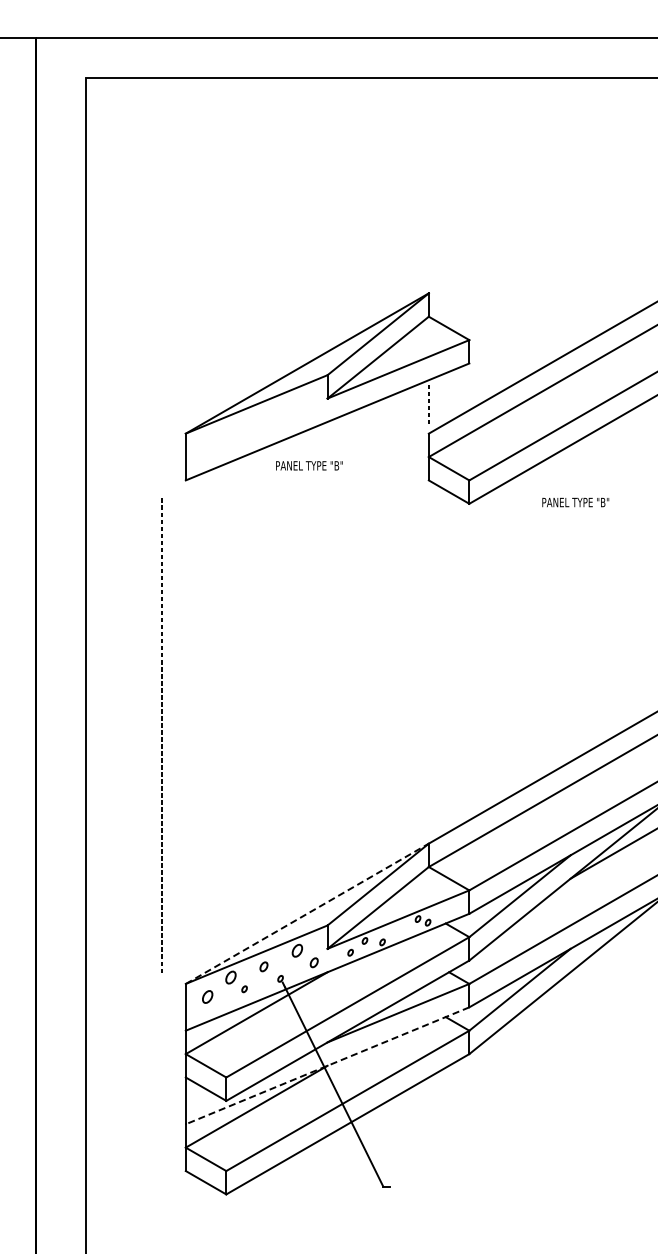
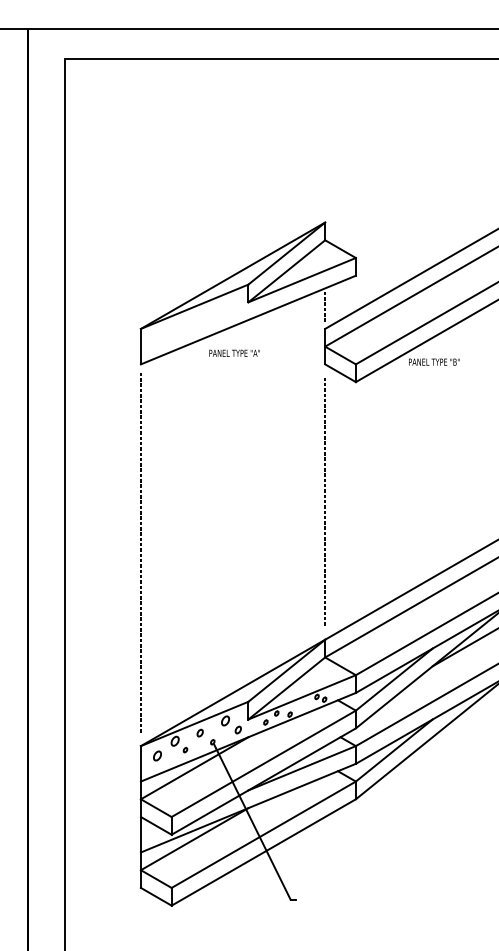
text: (336, 465) -> (255, 353), PANEL TYPE "B" -> PANEL TYPE "A"
text: (575, 502) -> (434, 362), moved
line: (428, 662) -> (324, 502), added
line: (161, 734) -> (140, 551), moved
line: (307, 913) -> (233, 692), dashed -> solid
line: (327, 1065) -> (248, 807), dashed -> solid

